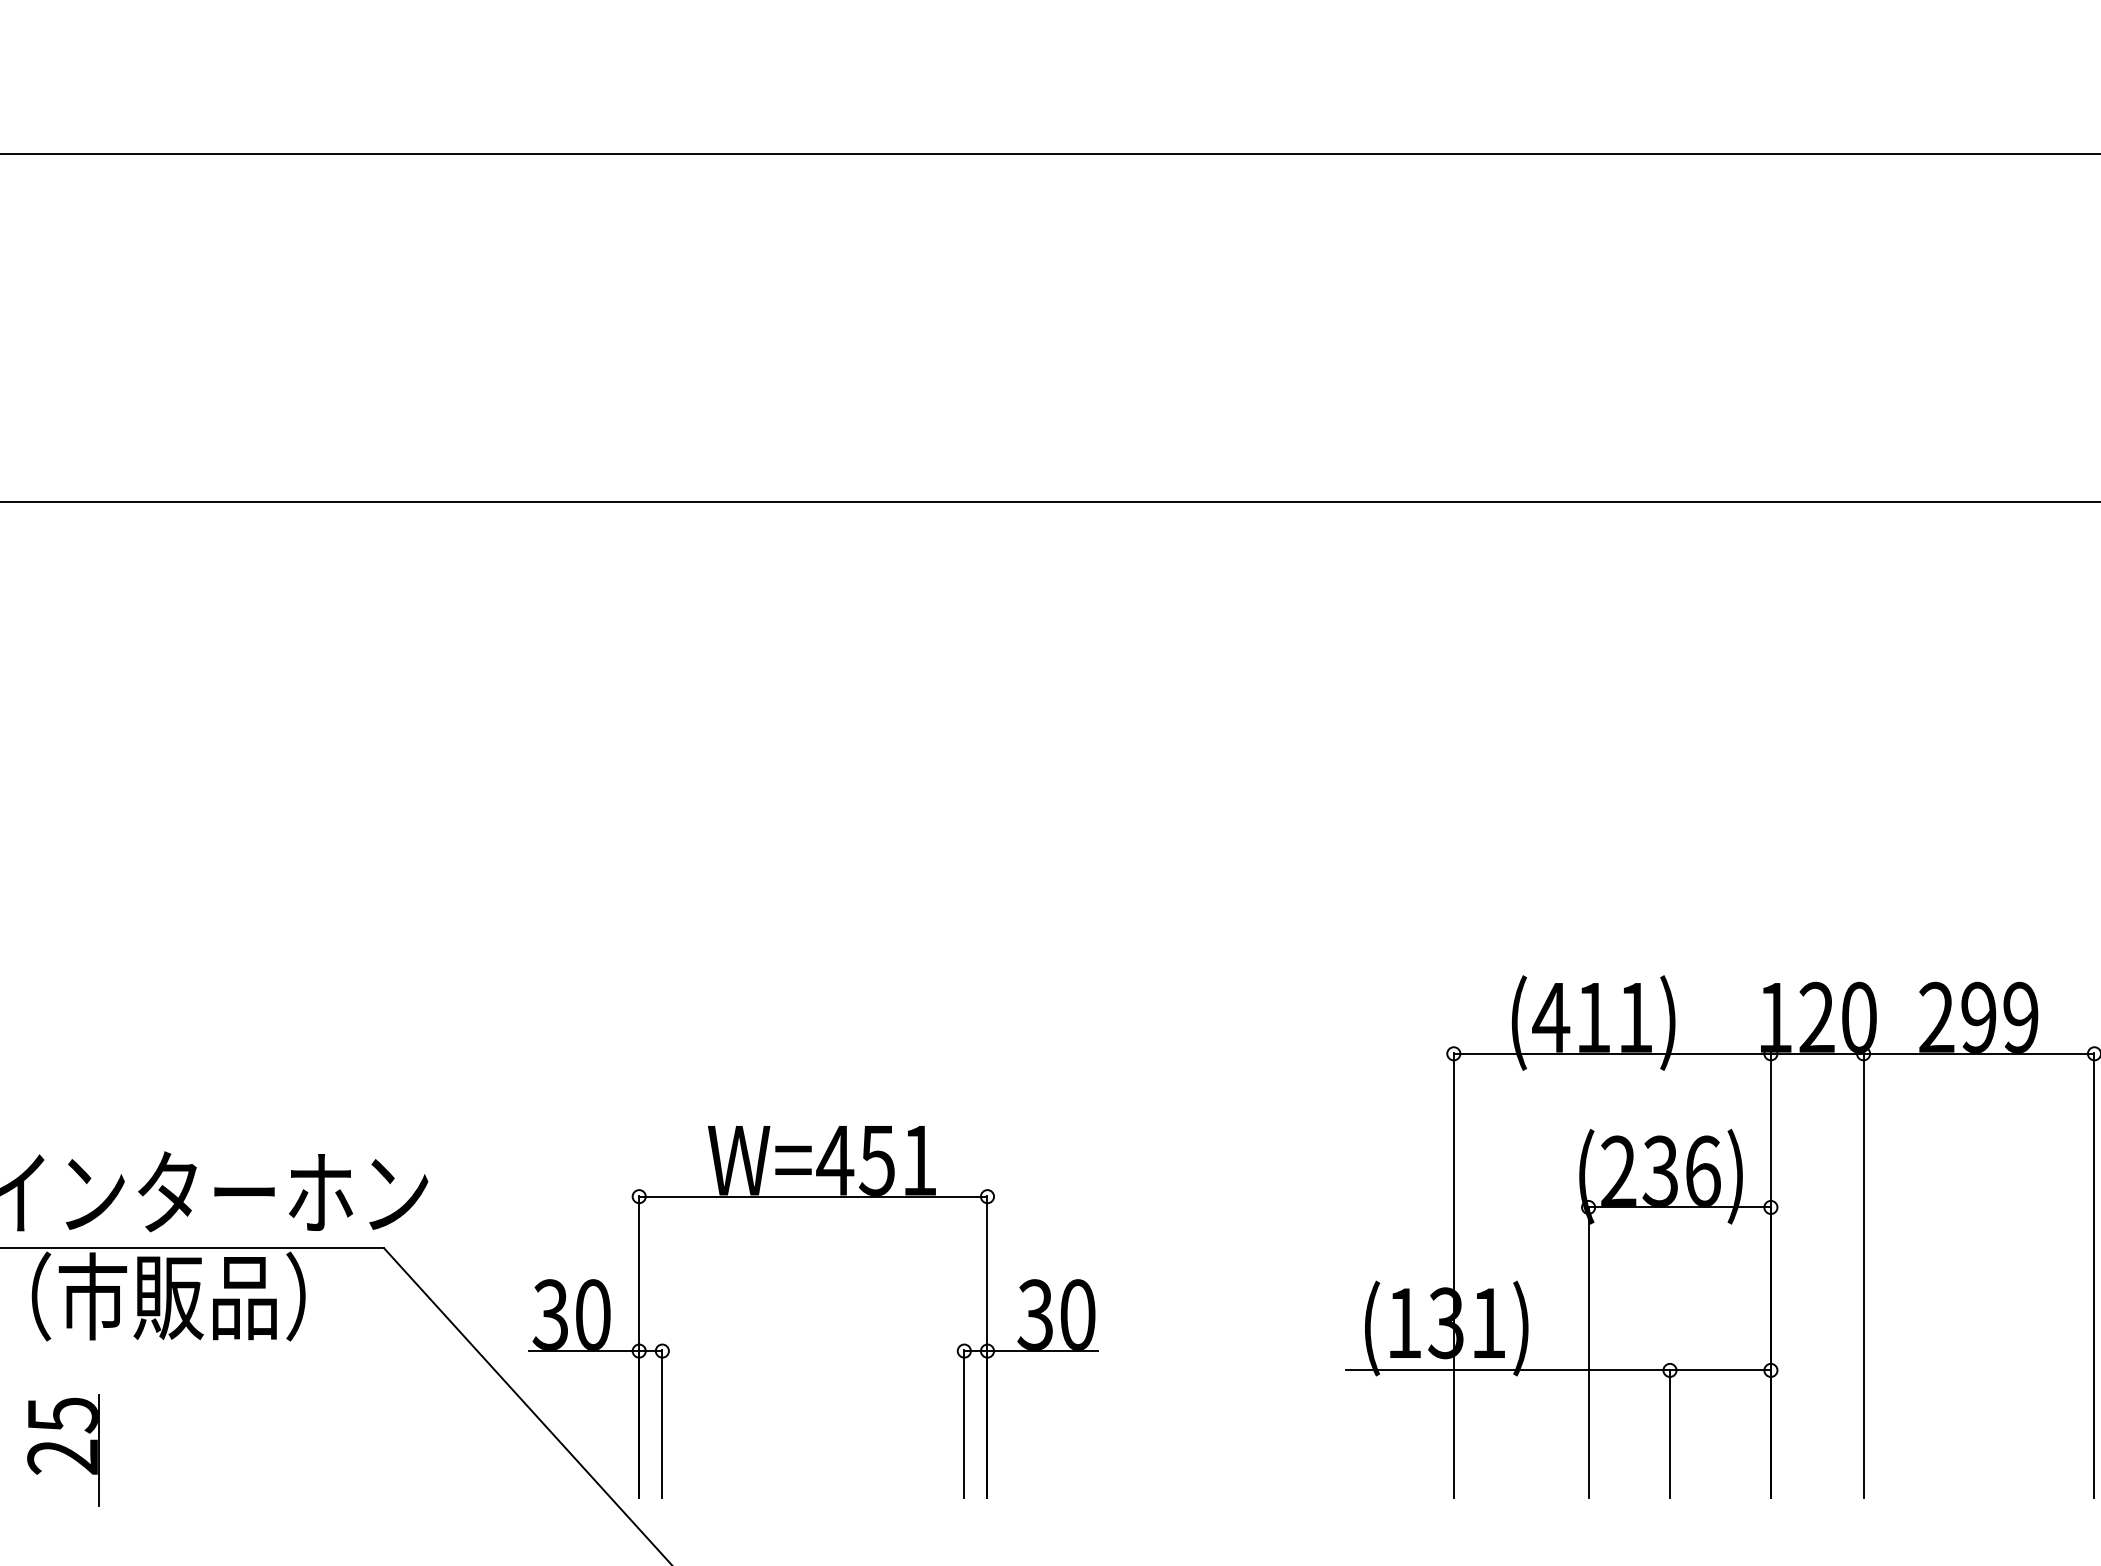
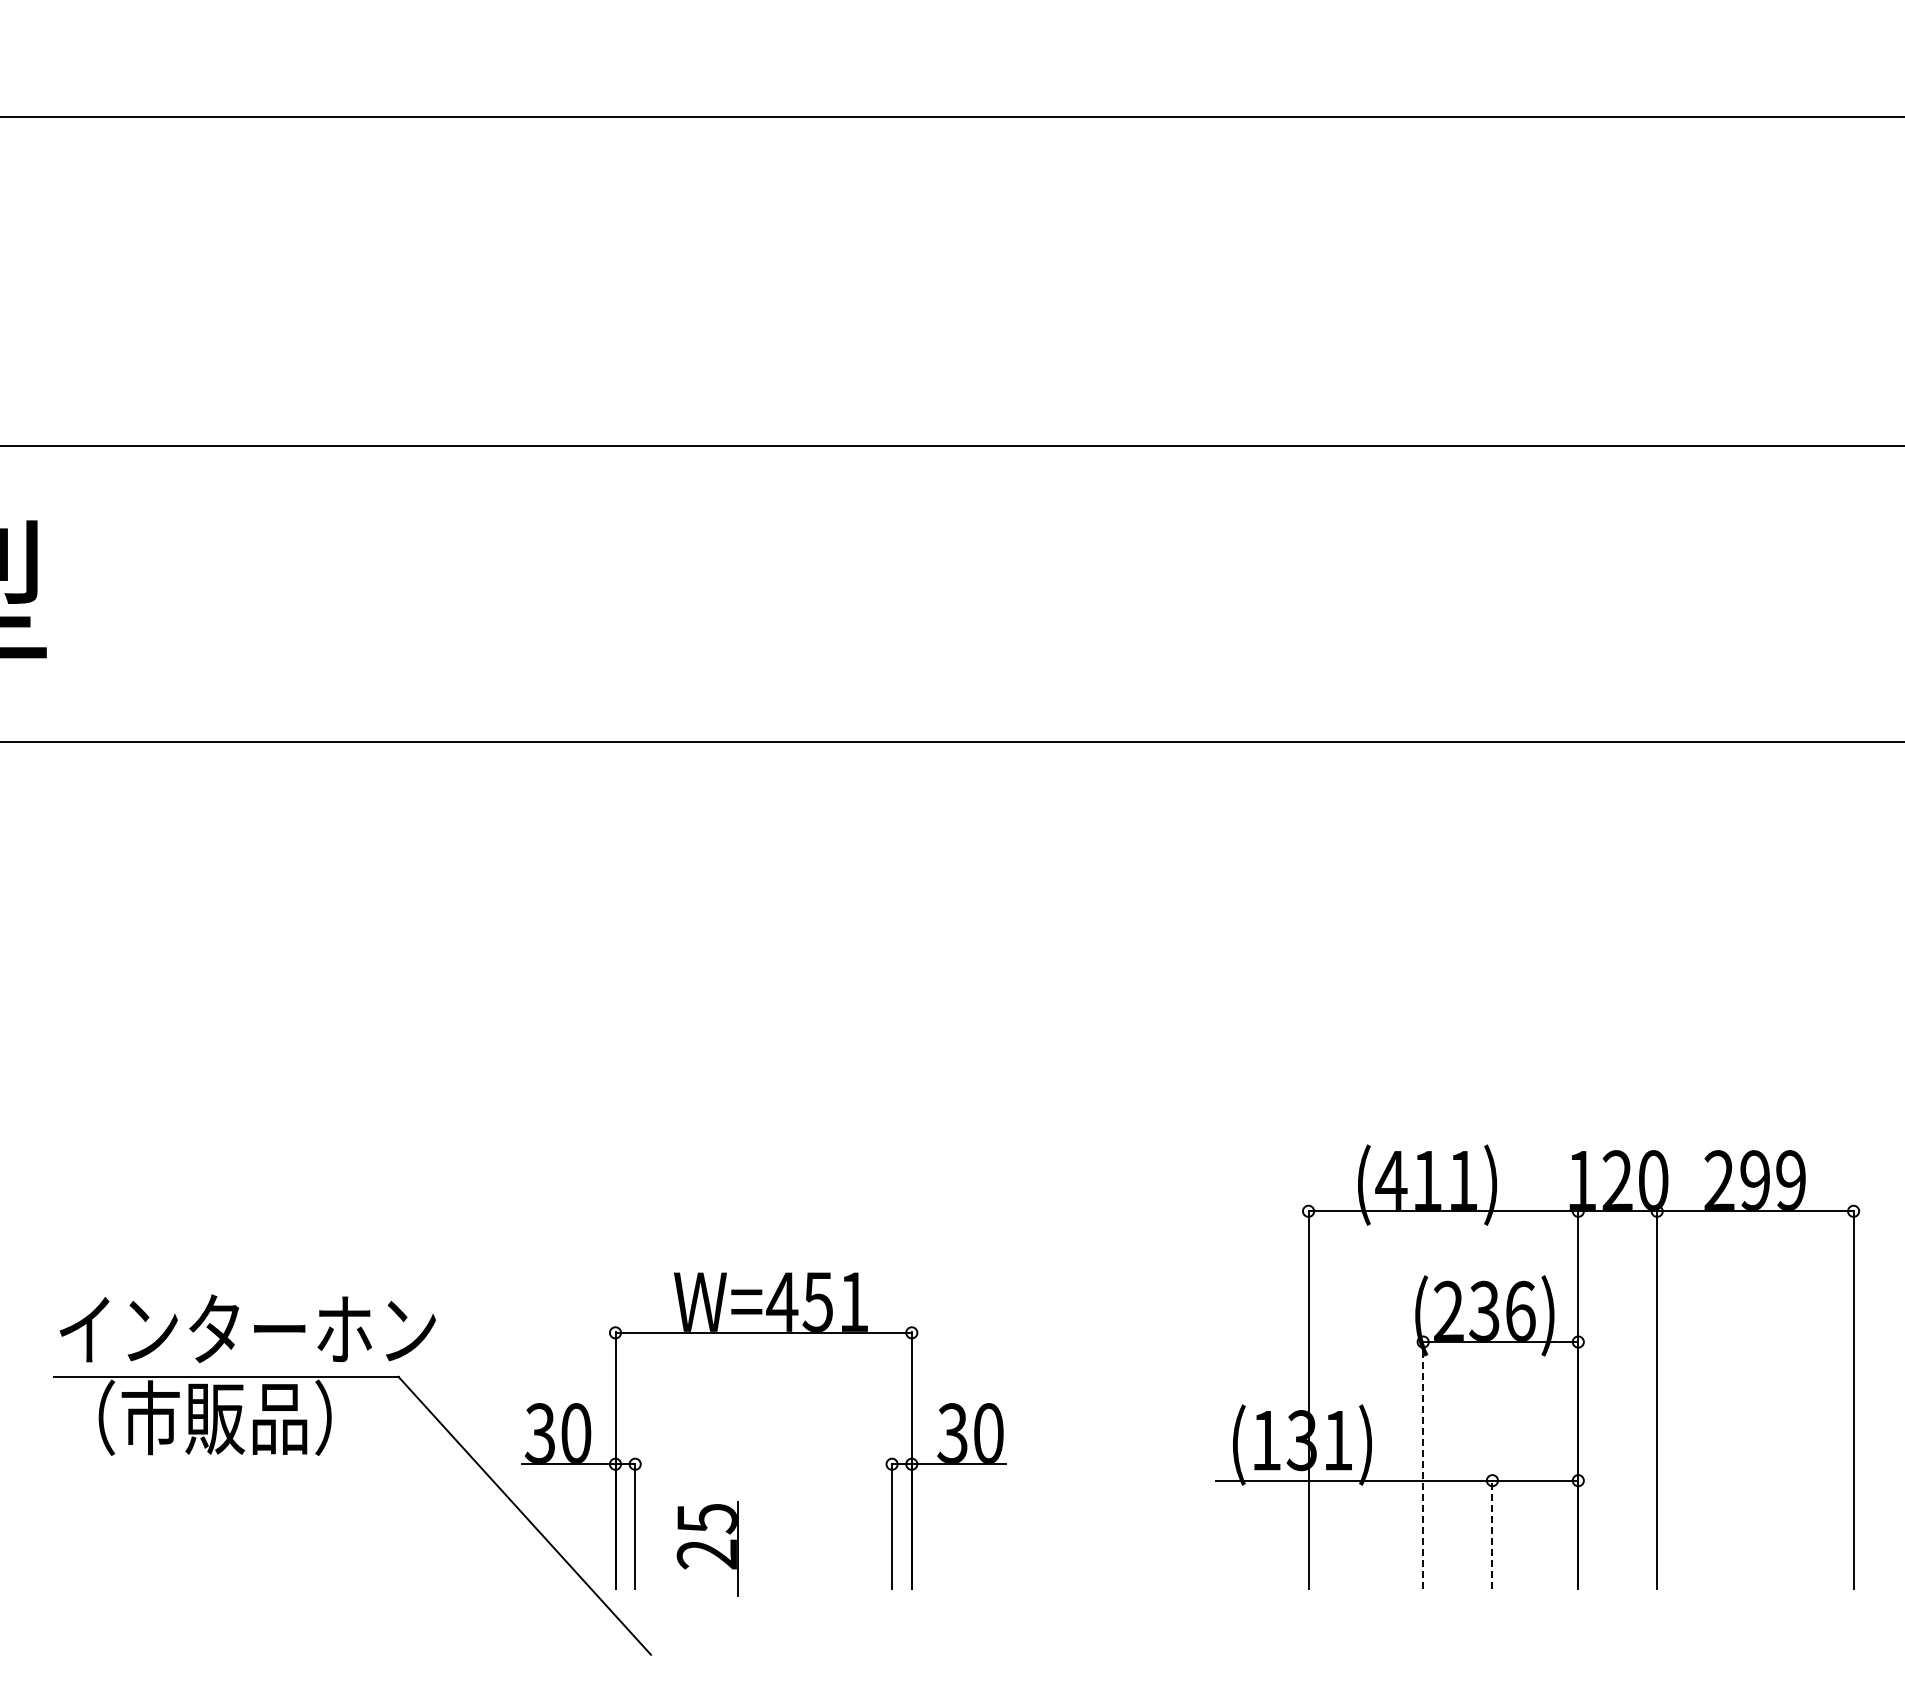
line: (1588, 1352) -> (1423, 1465), solid -> dashed
line: (1670, 1433) -> (1492, 1534), solid -> dashed
part: (63, 1450) -> (707, 1548), moved

